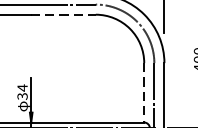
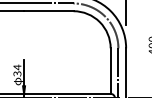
line: (63, 15) -> (48, 11), dashed -> solid
line: (144, 93) -> (110, 71), dashed -> solid

